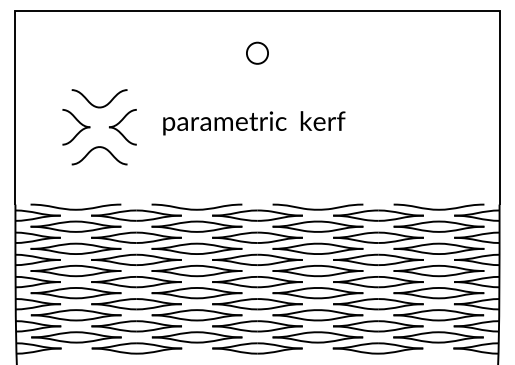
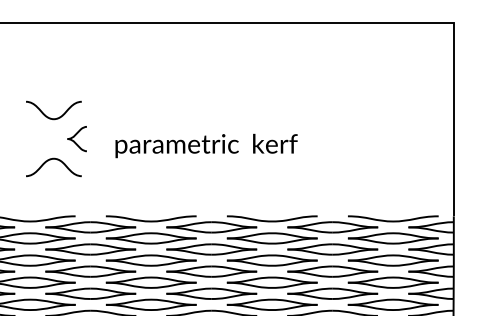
part: (257, 52) -> (211, 64), removed
text: (254, 123) -> (206, 146), moved
part: (76, 127) -> (30, 139), removed
part: (122, 127) -> (76, 139), size x0.7

